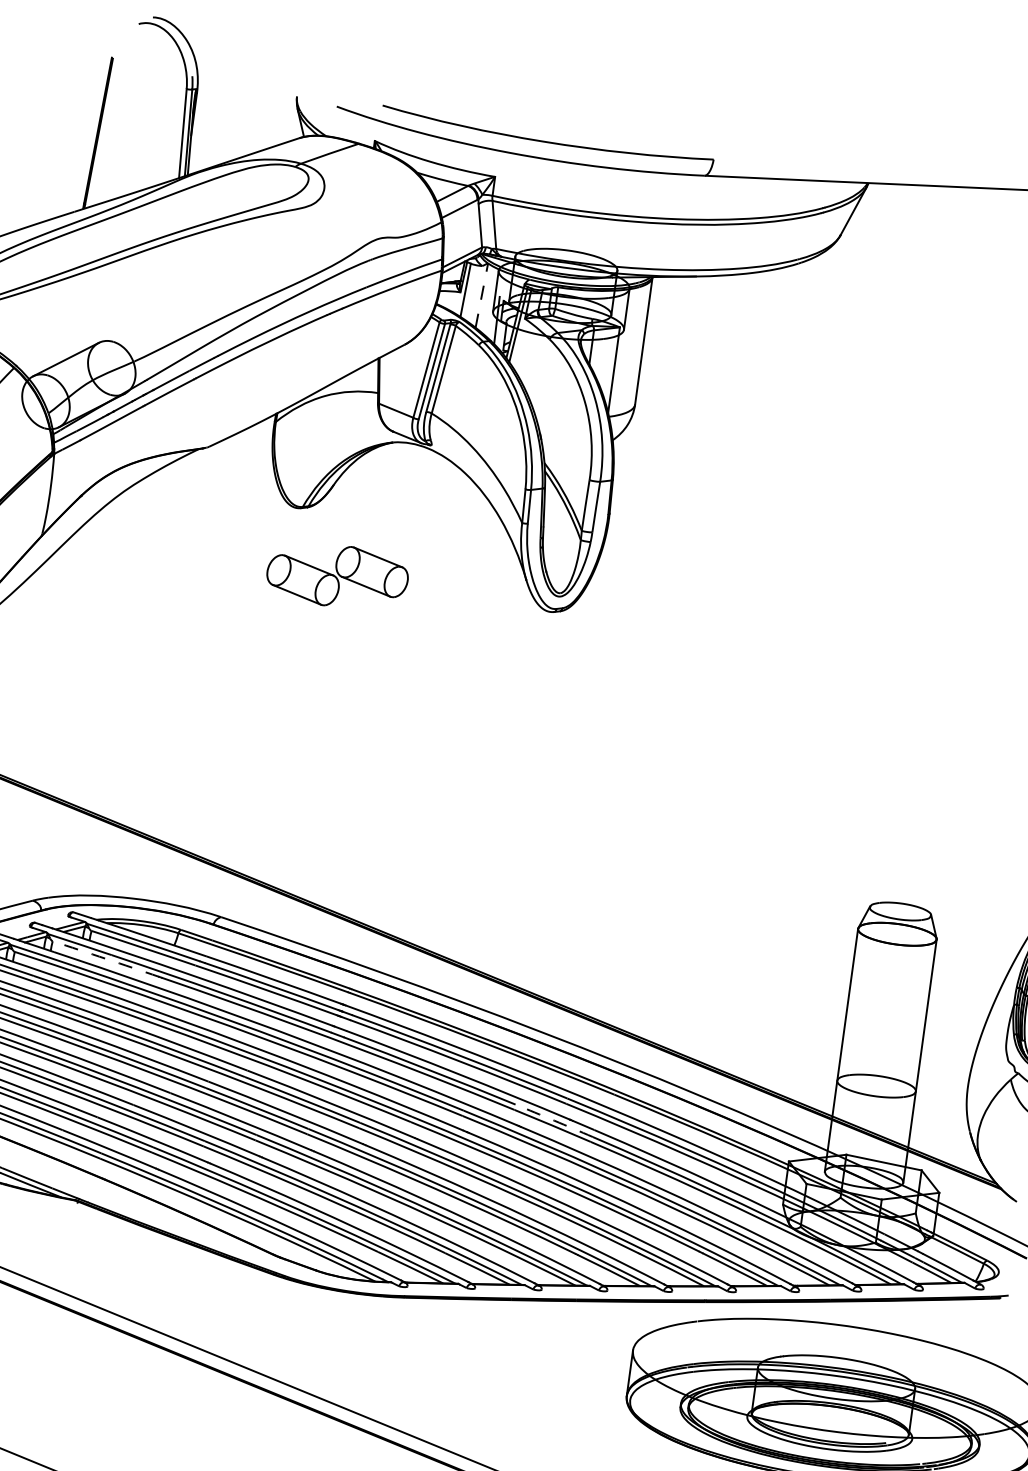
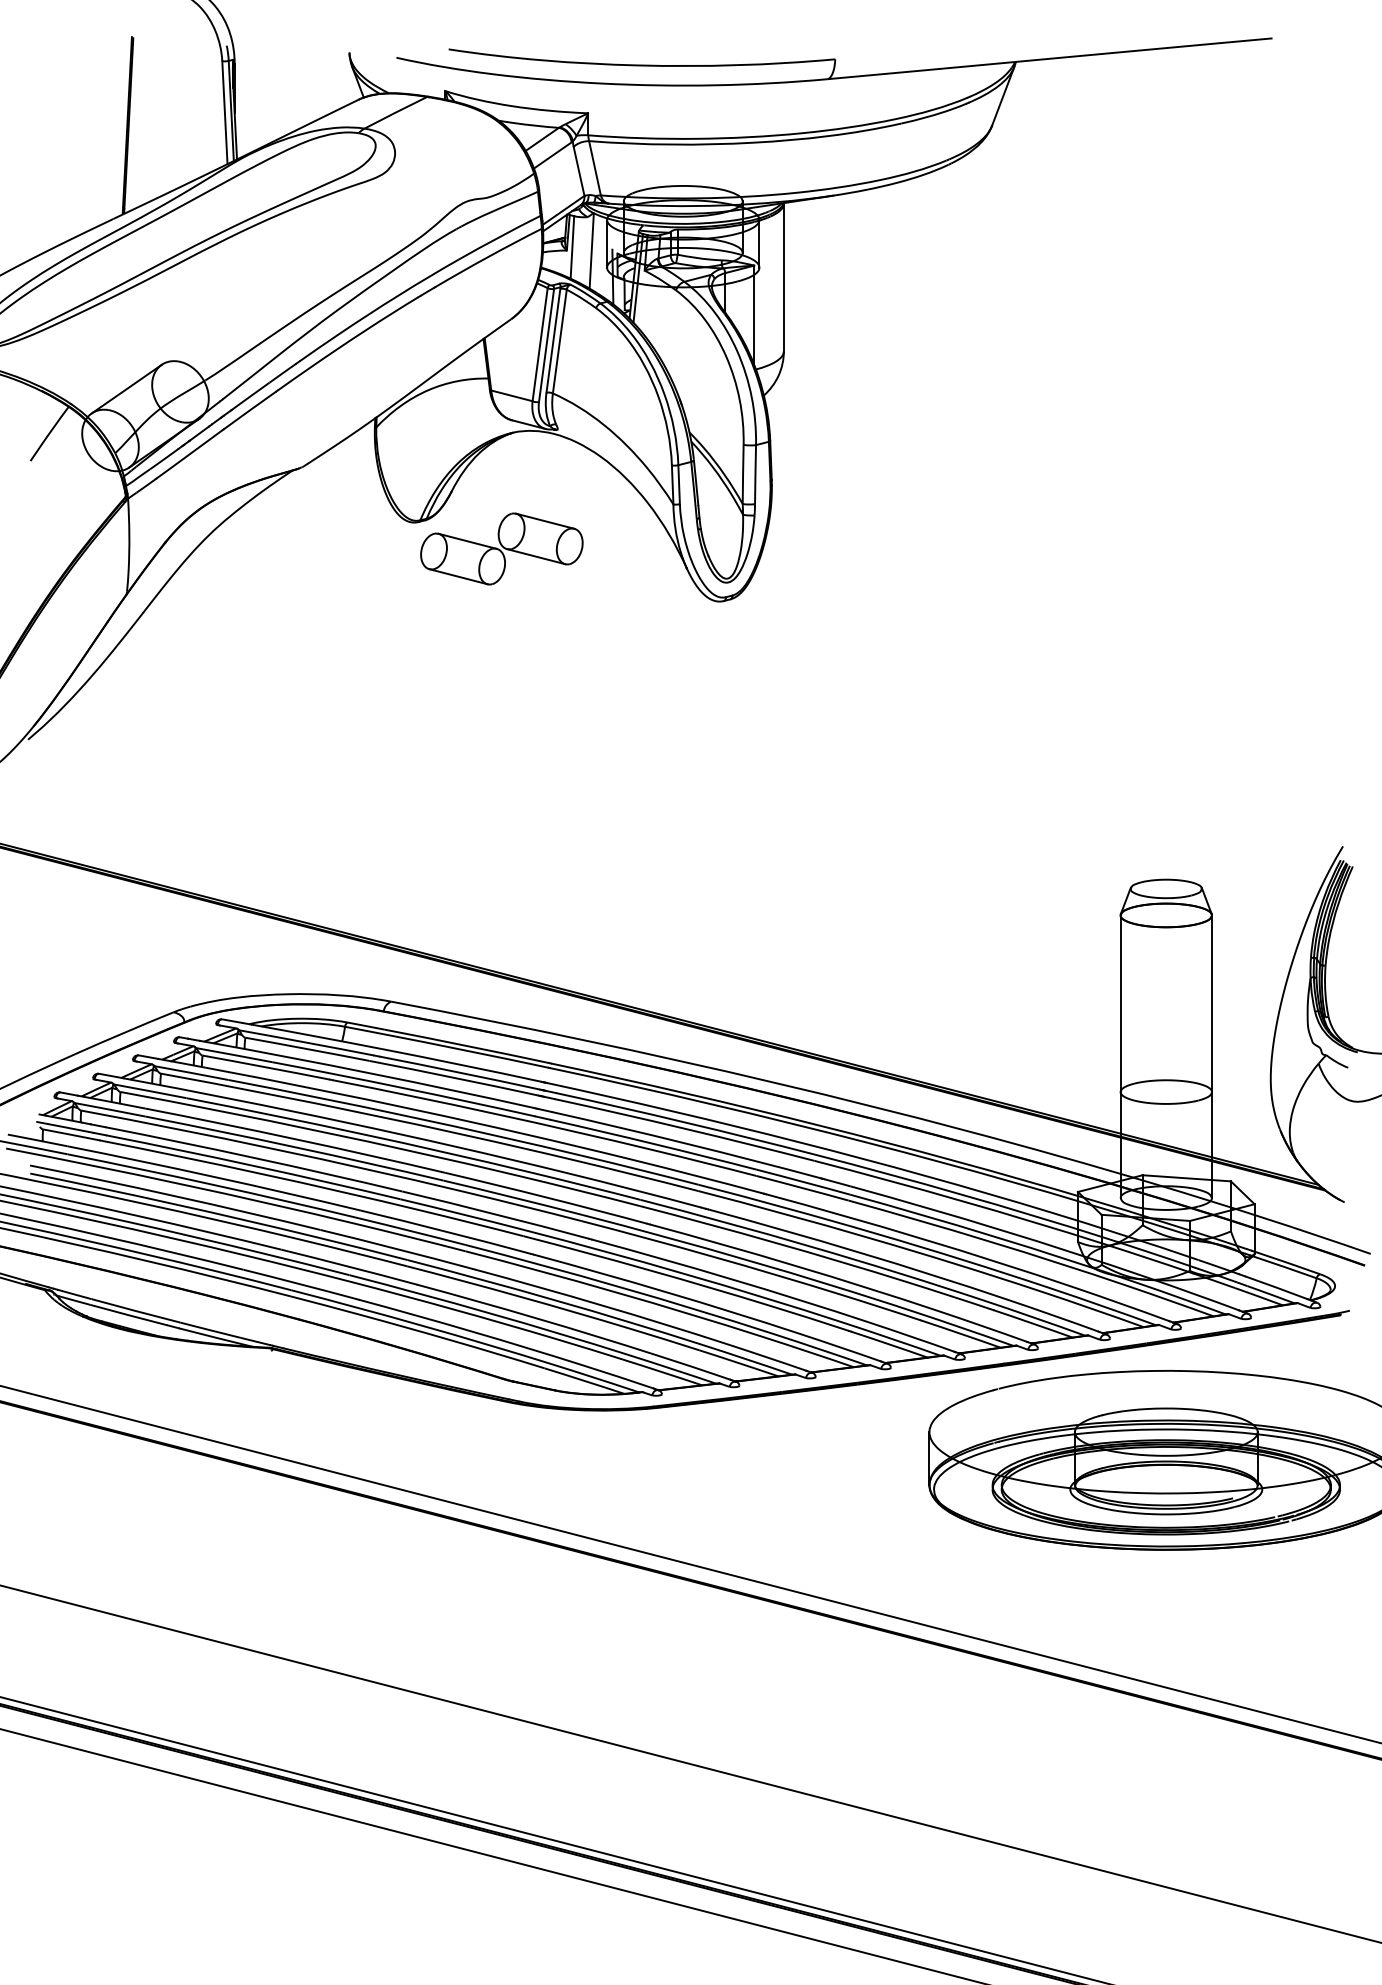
line: (481, 295) -> (591, 250), dashed -> solid
part: (337, 575) -> (501, 548), moved
arc: (106, 959) -> (266, 1067), dashed -> solid
arc: (554, 1121) -> (803, 1182), dashed -> solid

